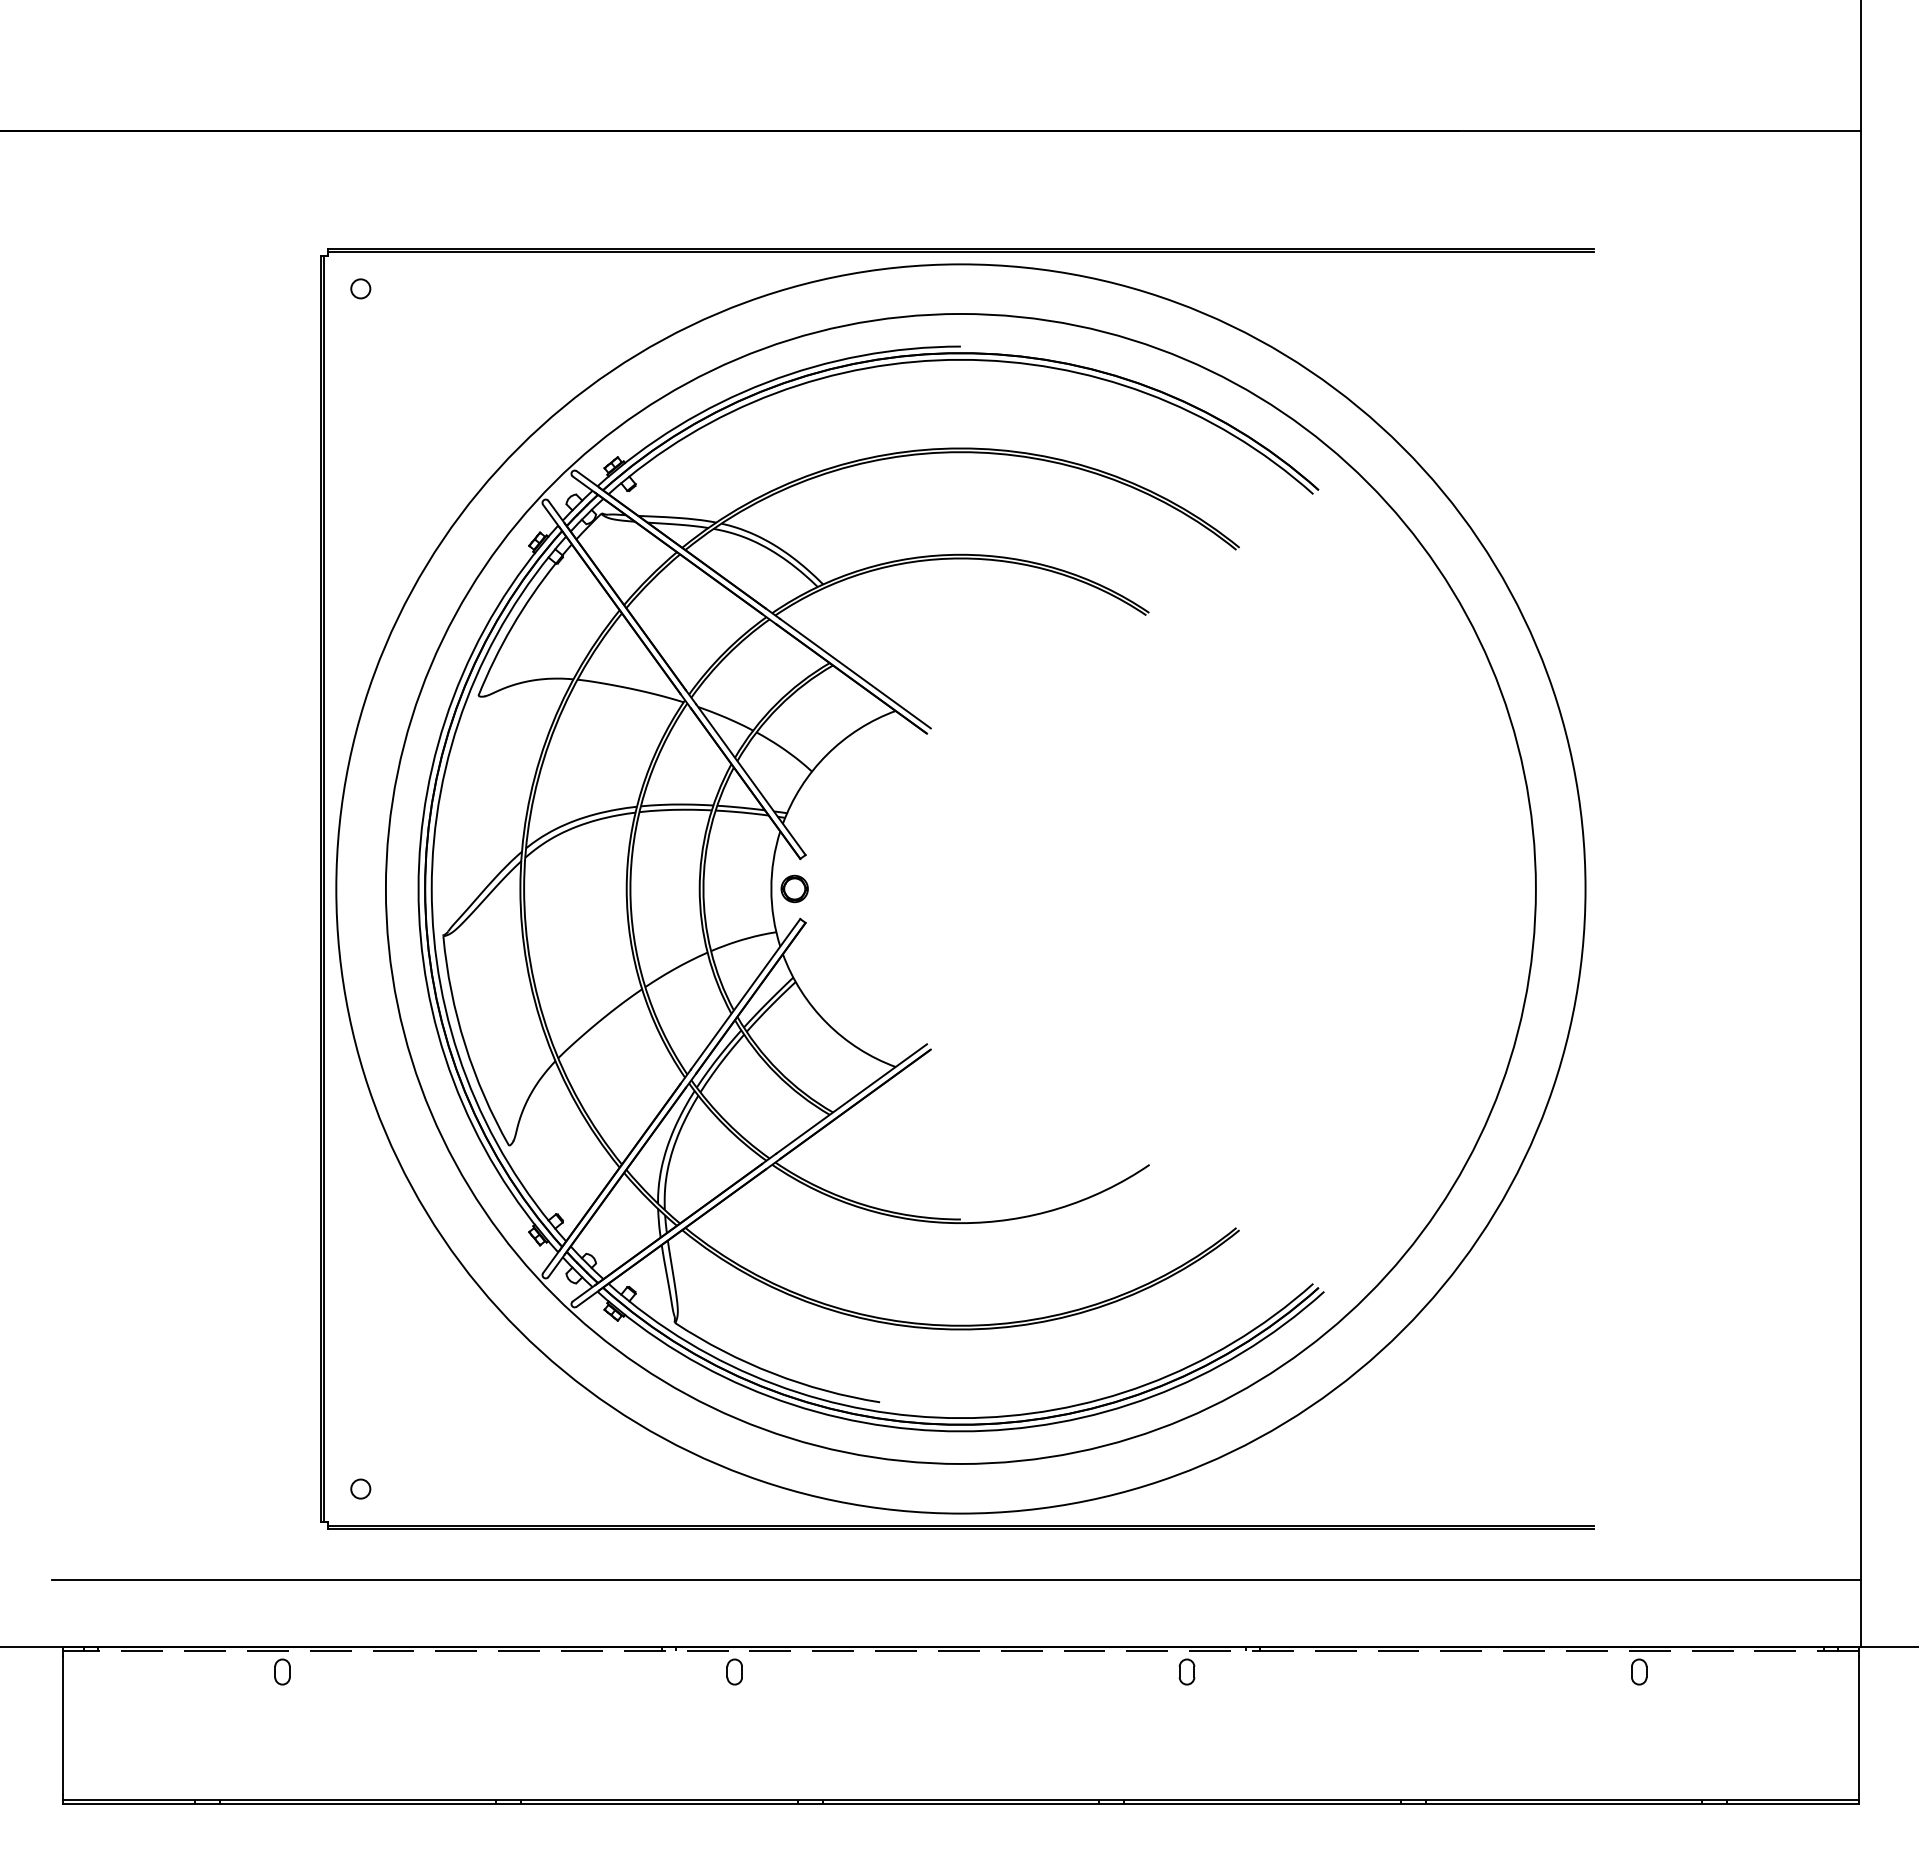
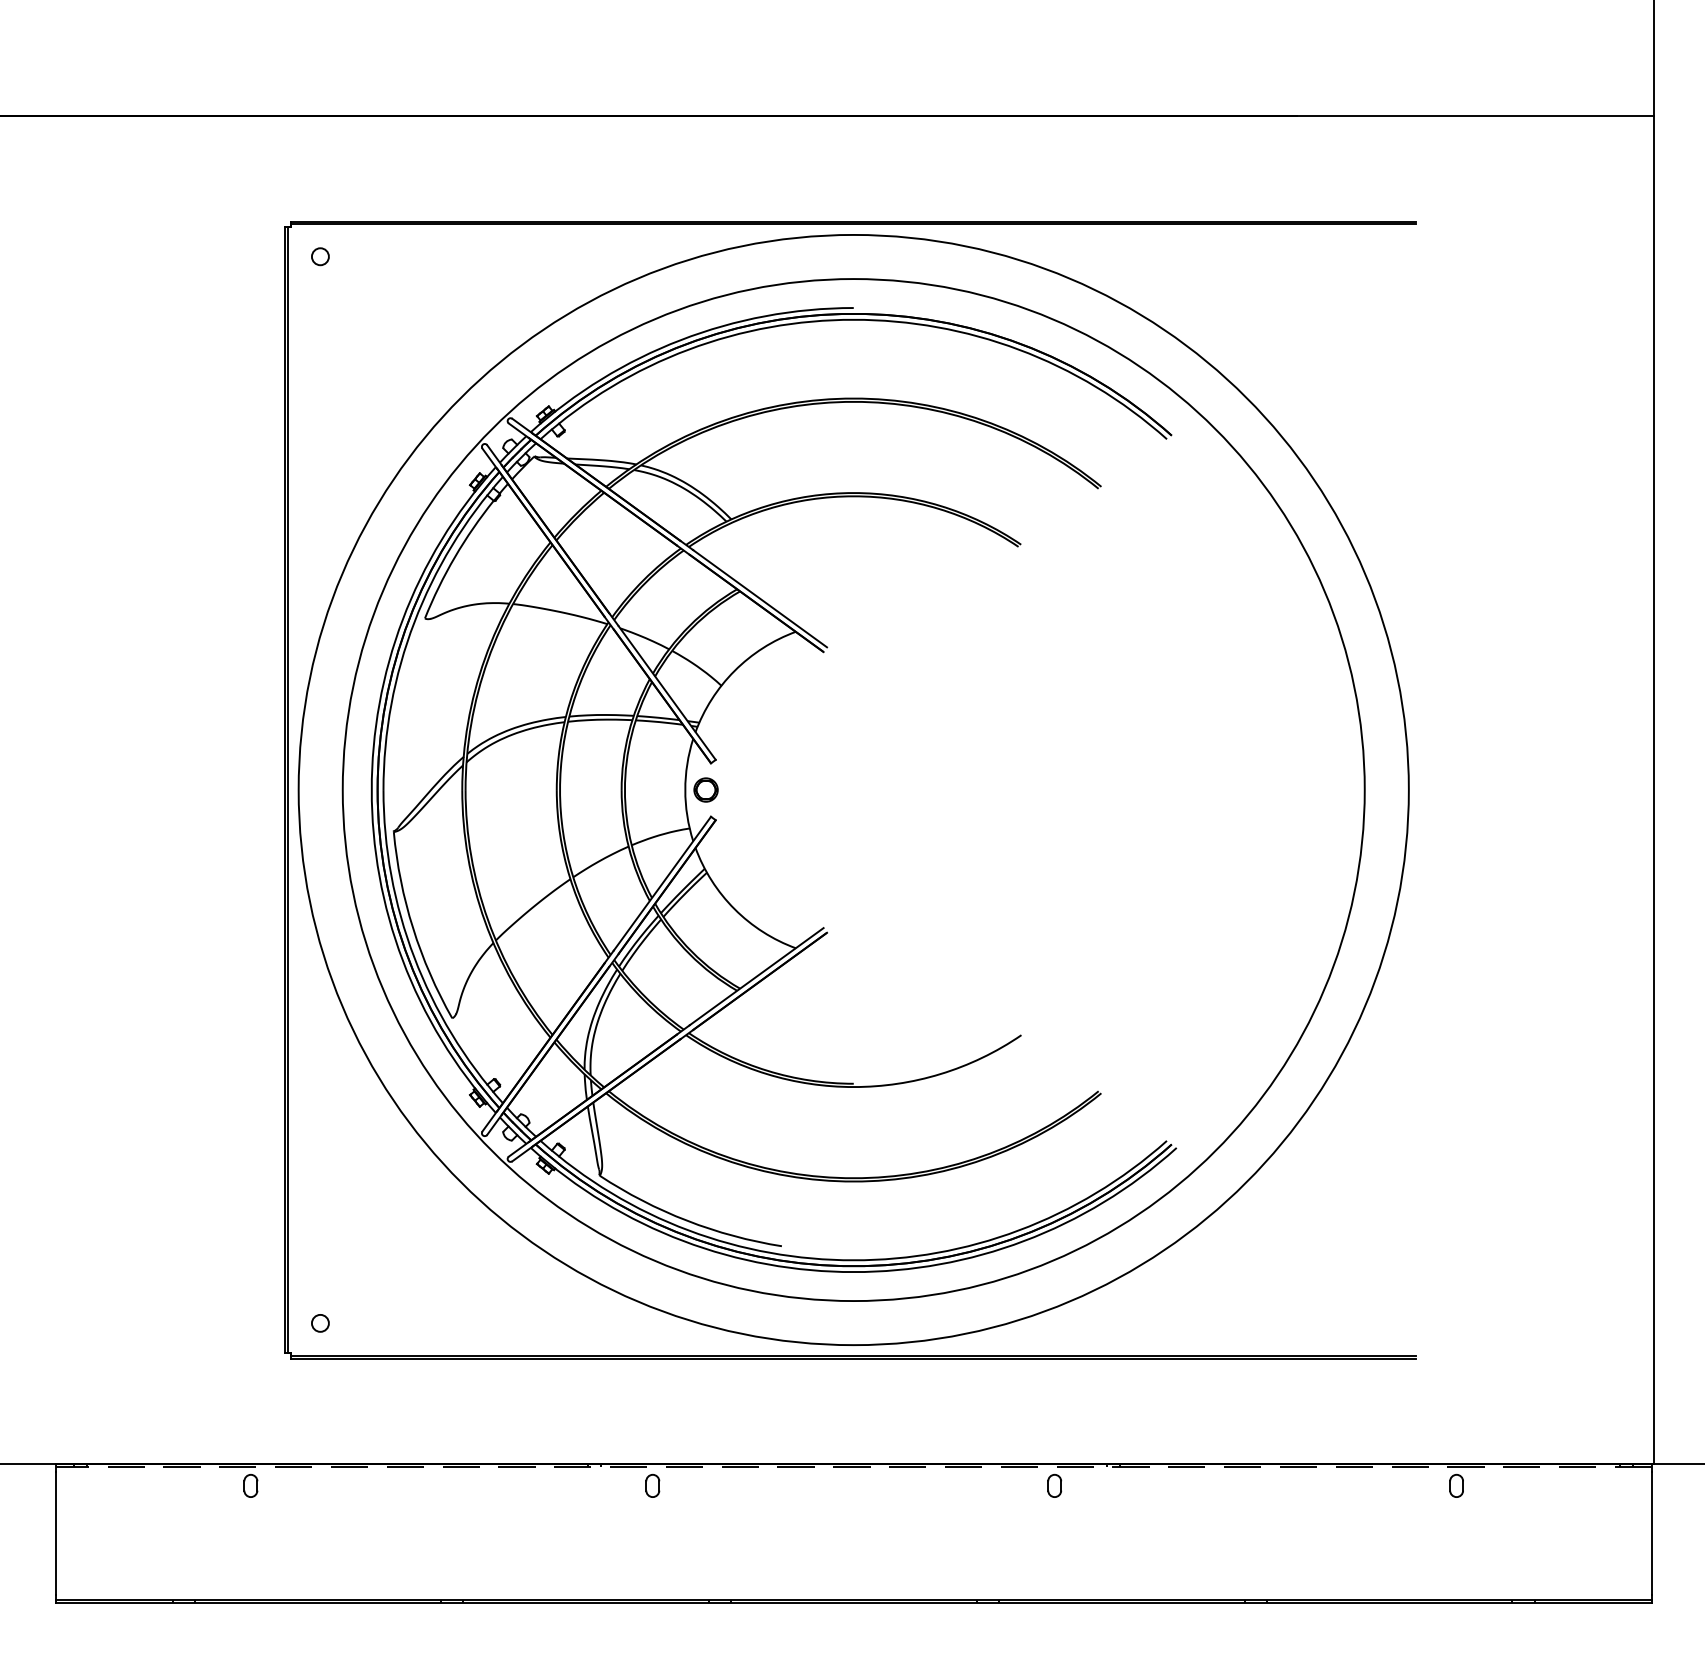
line: (956, 1579) -> (849, 1403), removed

